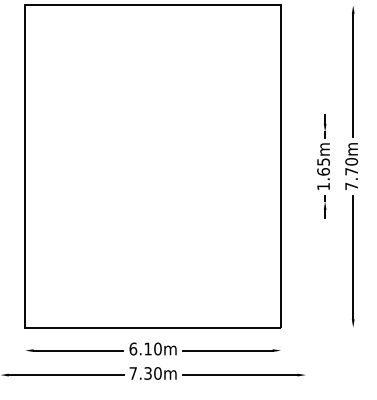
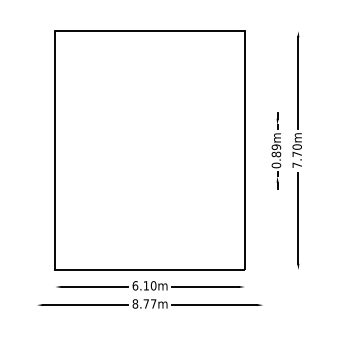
text: (323, 174) -> (276, 156), 1.65m -> 0.89m
text: (145, 372) -> (144, 303), 7.30m -> 8.77m

